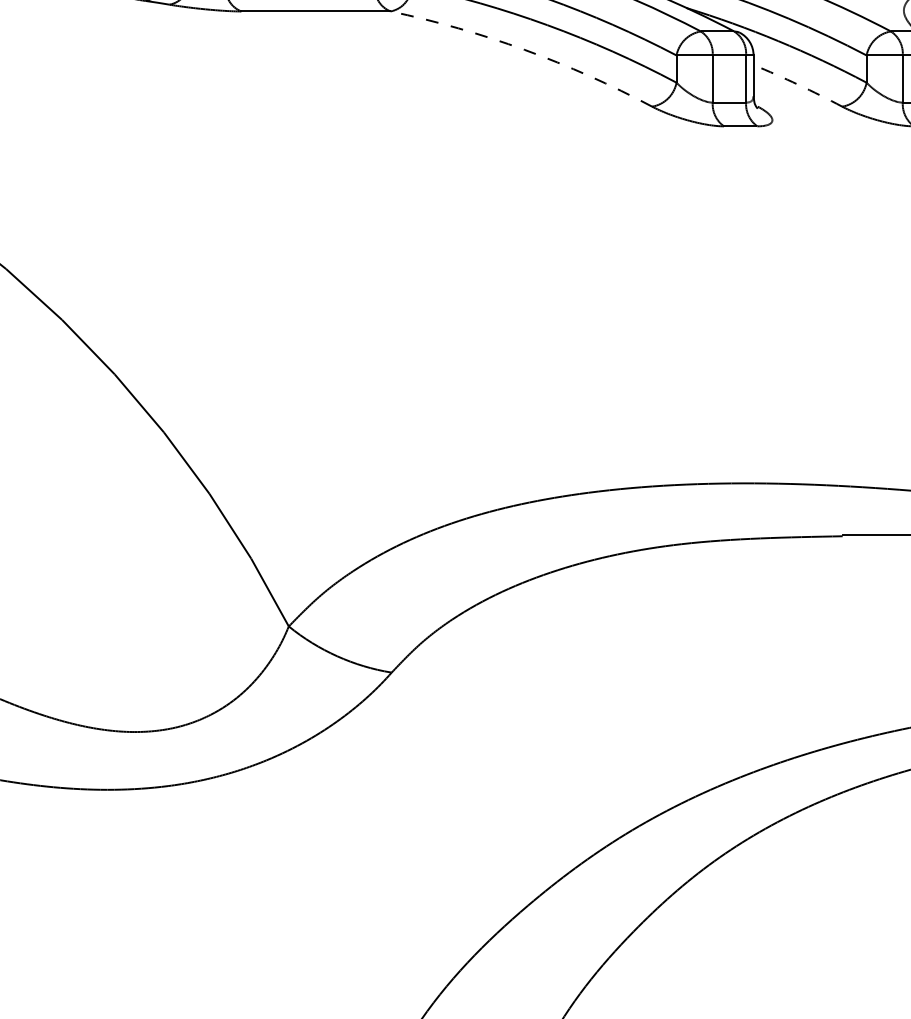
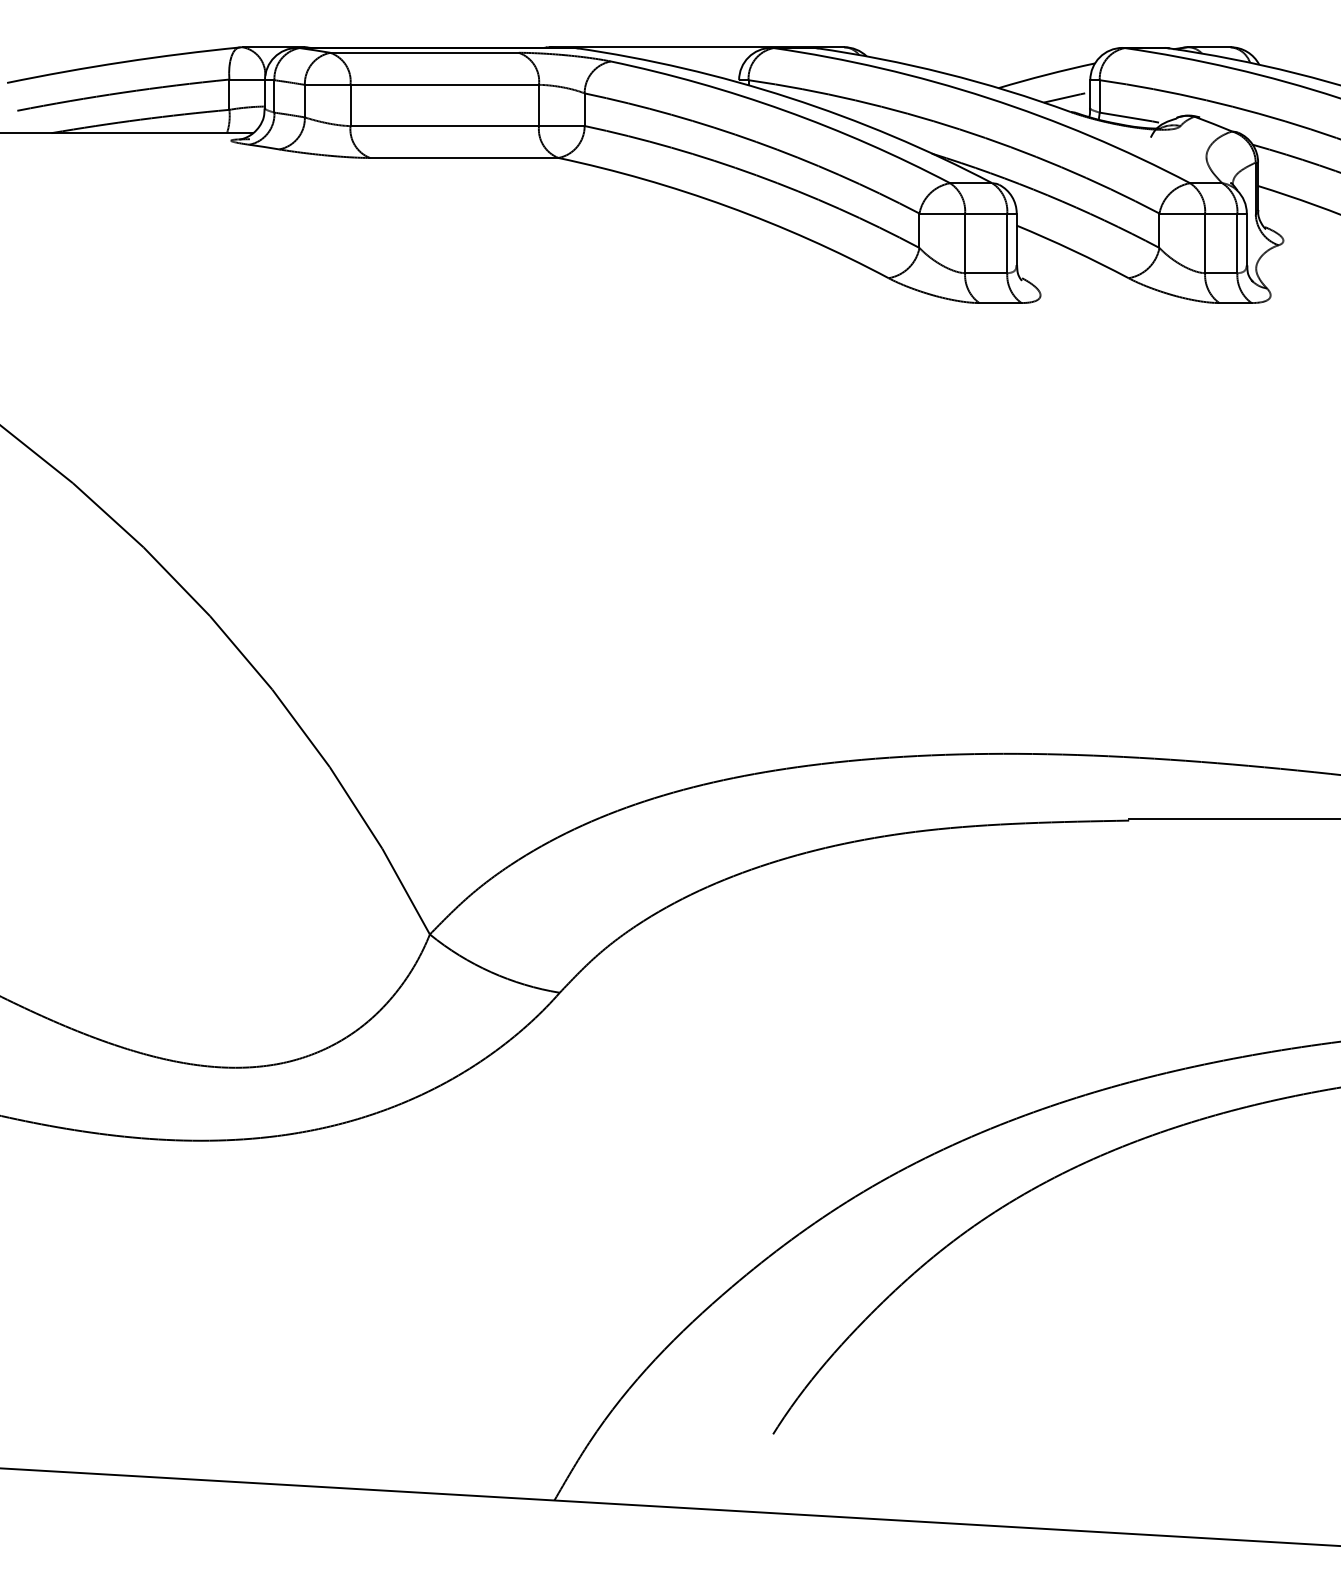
arc: (524, 49) -> (727, 206), dashed -> solid
arc: (798, 84) -> (1073, 250), dashed -> solid

